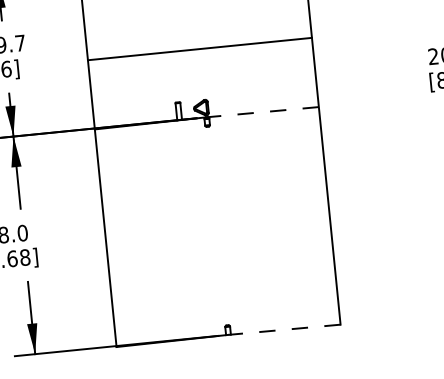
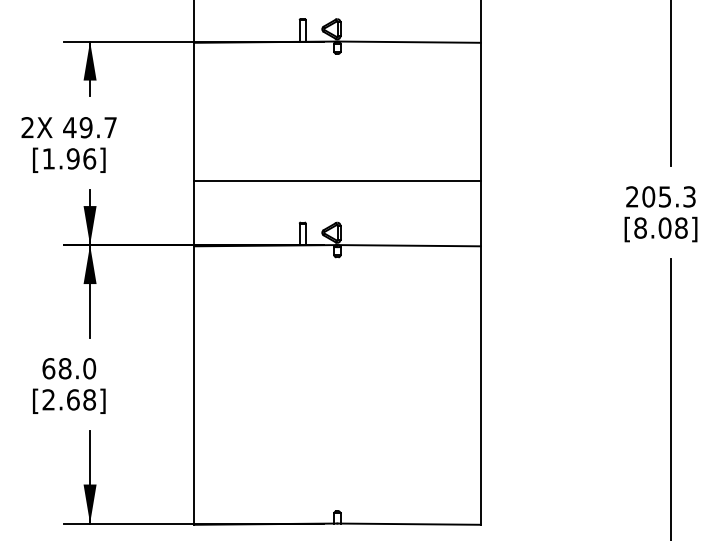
line: (199, 48) -> (337, 180), moved
line: (263, 111) -> (409, 245), dashed -> solid
line: (284, 330) -> (409, 524), dashed -> solid

